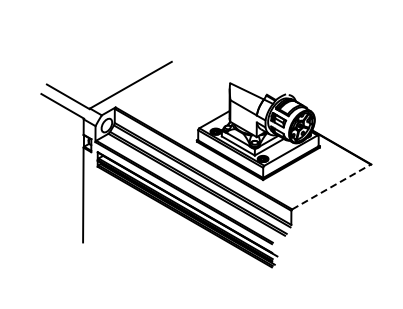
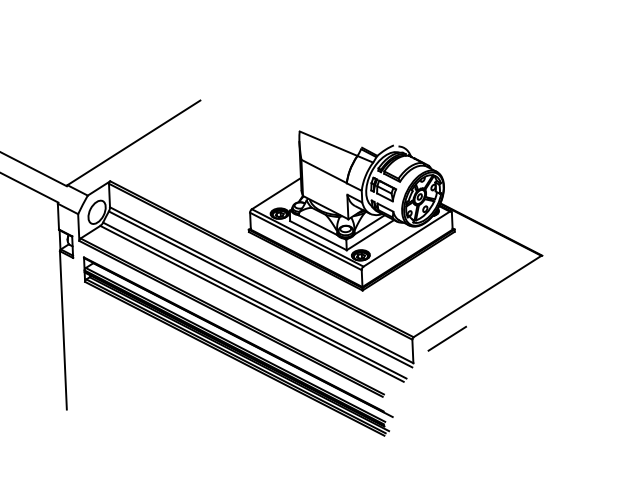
line: (331, 186) -> (477, 295), dashed -> solid
line: (311, 210) -> (445, 337), added

